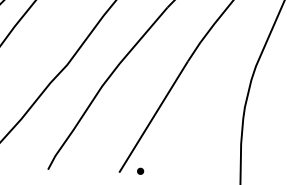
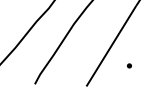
part: (140, 170) -> (129, 65), moved

